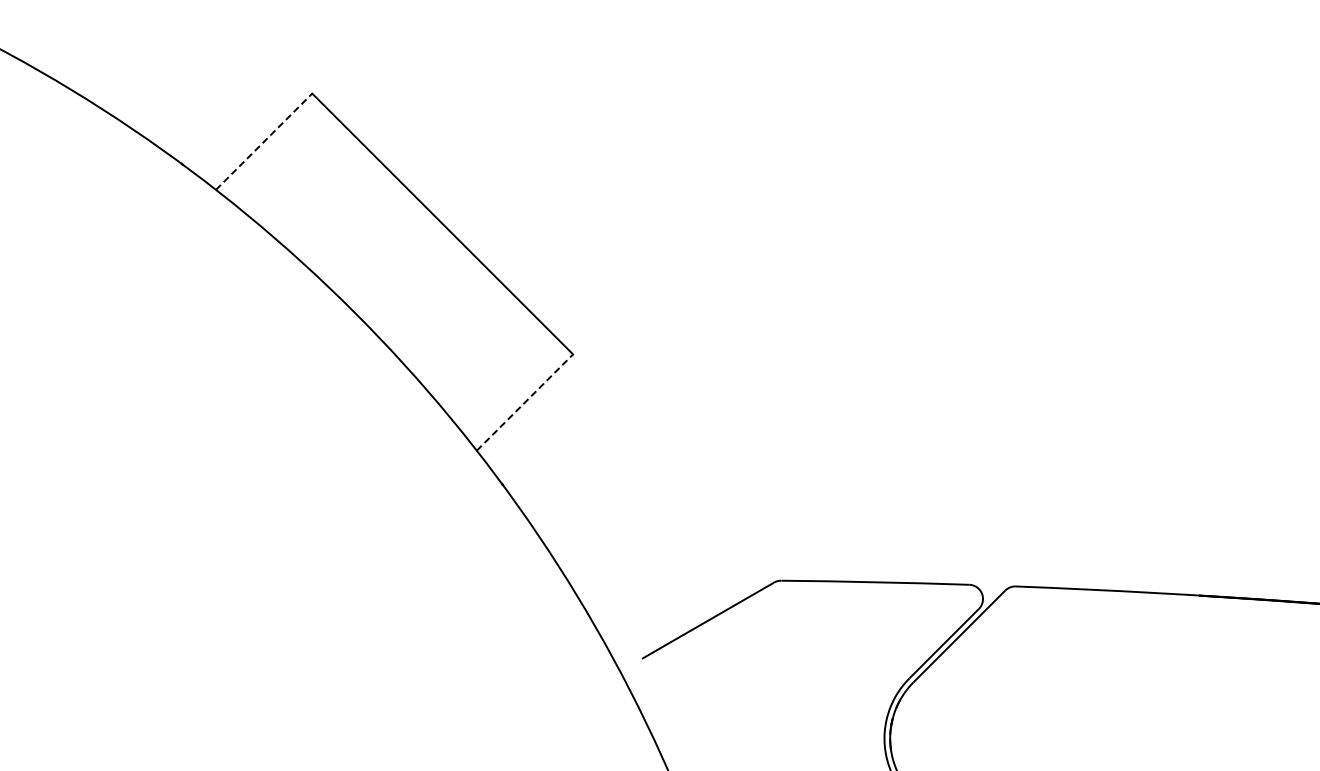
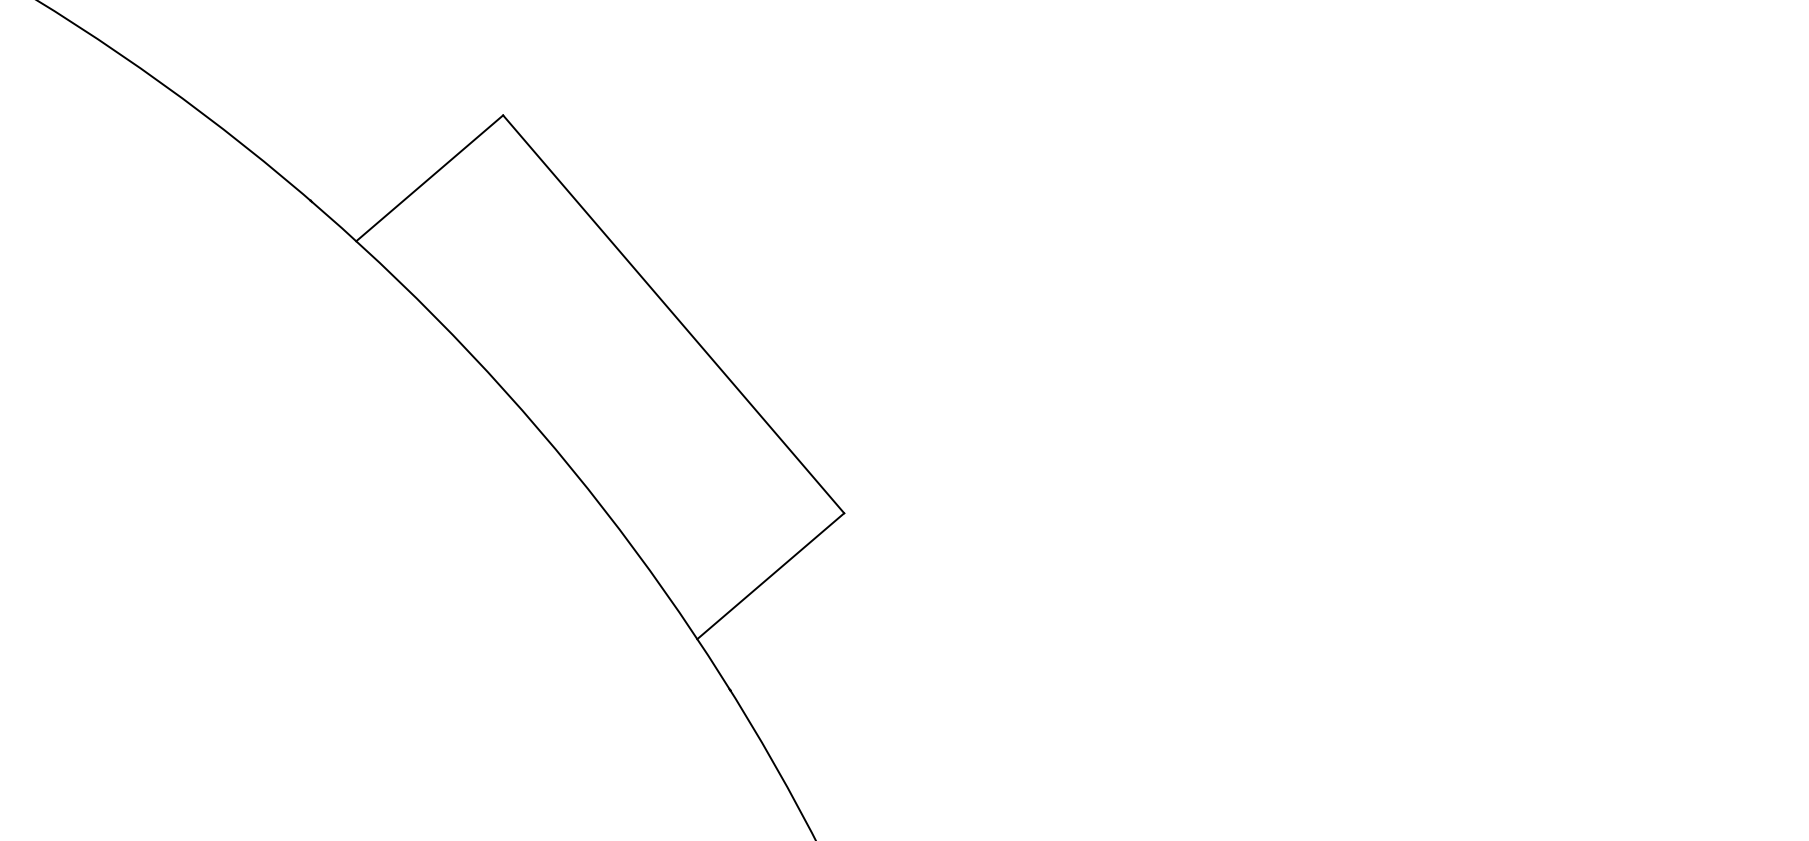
line: (264, 141) -> (430, 178), dashed -> solid
line: (525, 402) -> (771, 576), dashed -> solid

